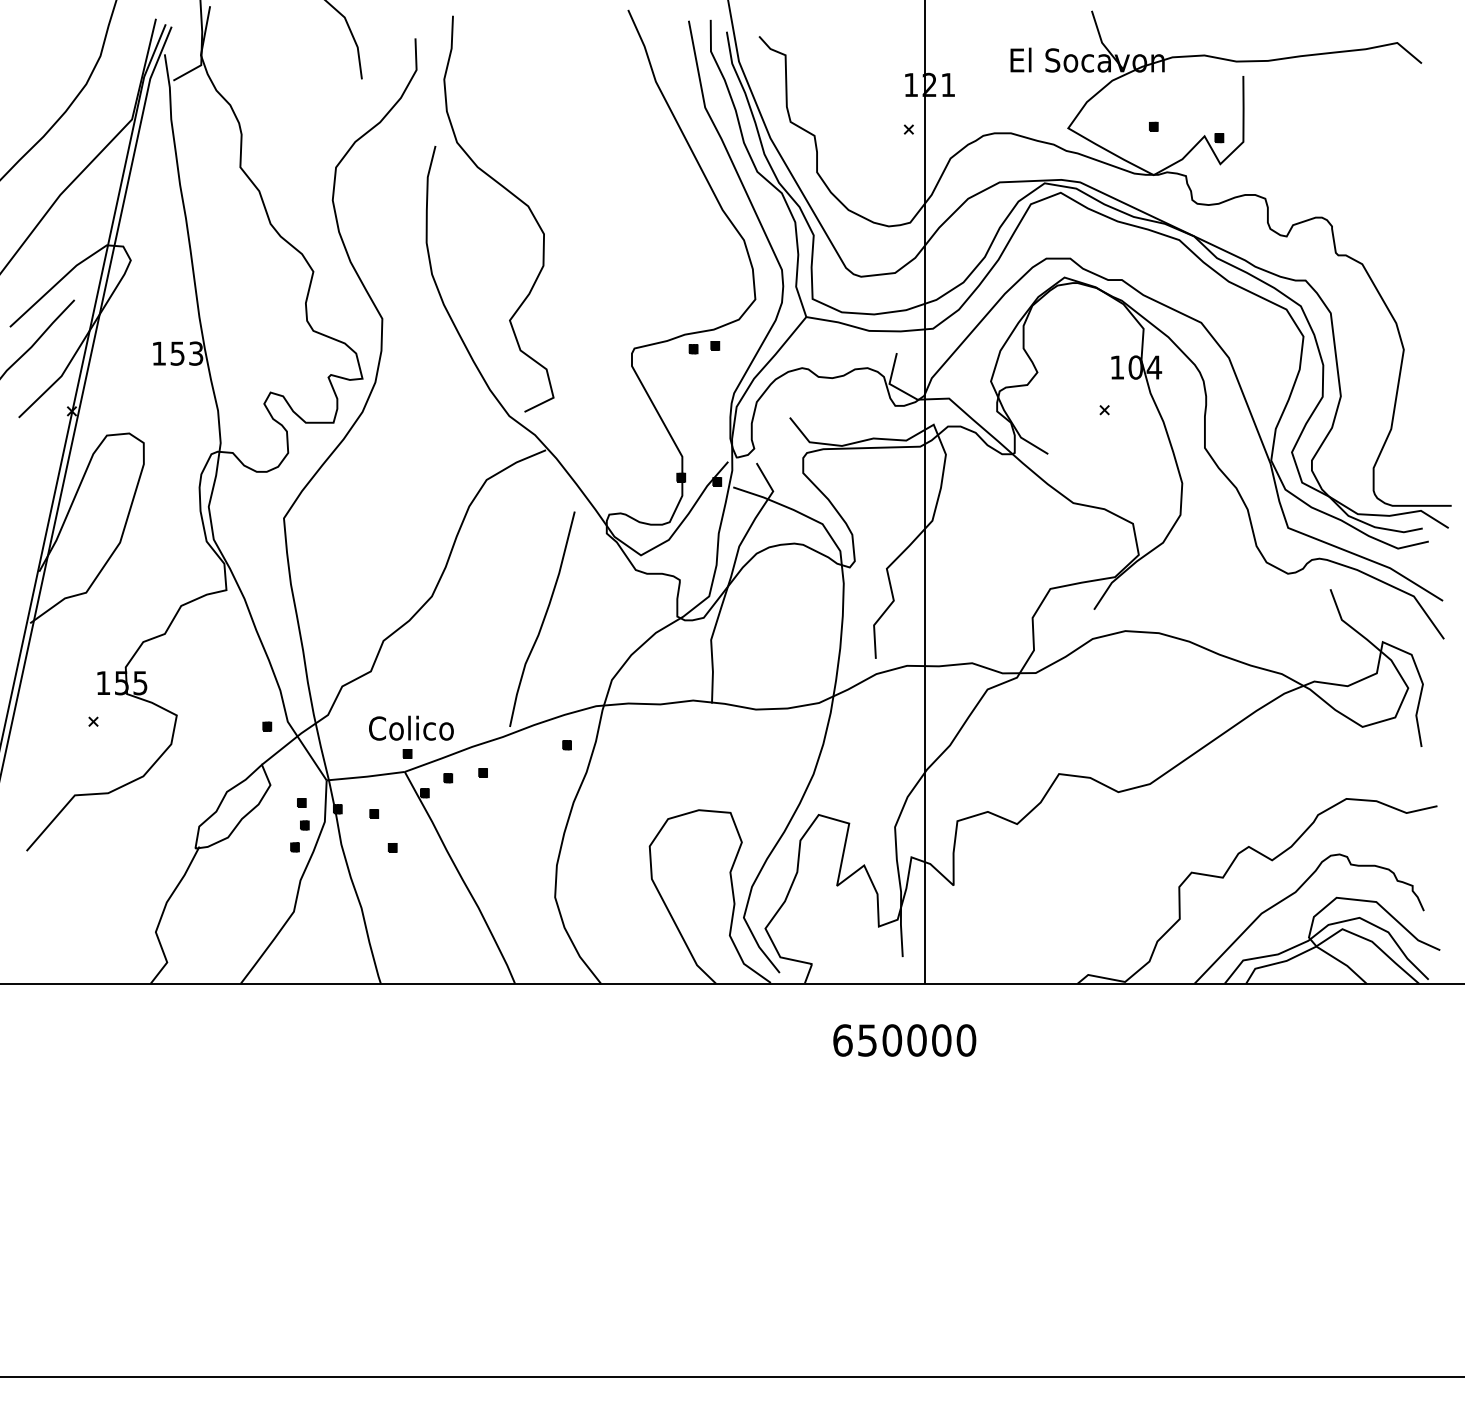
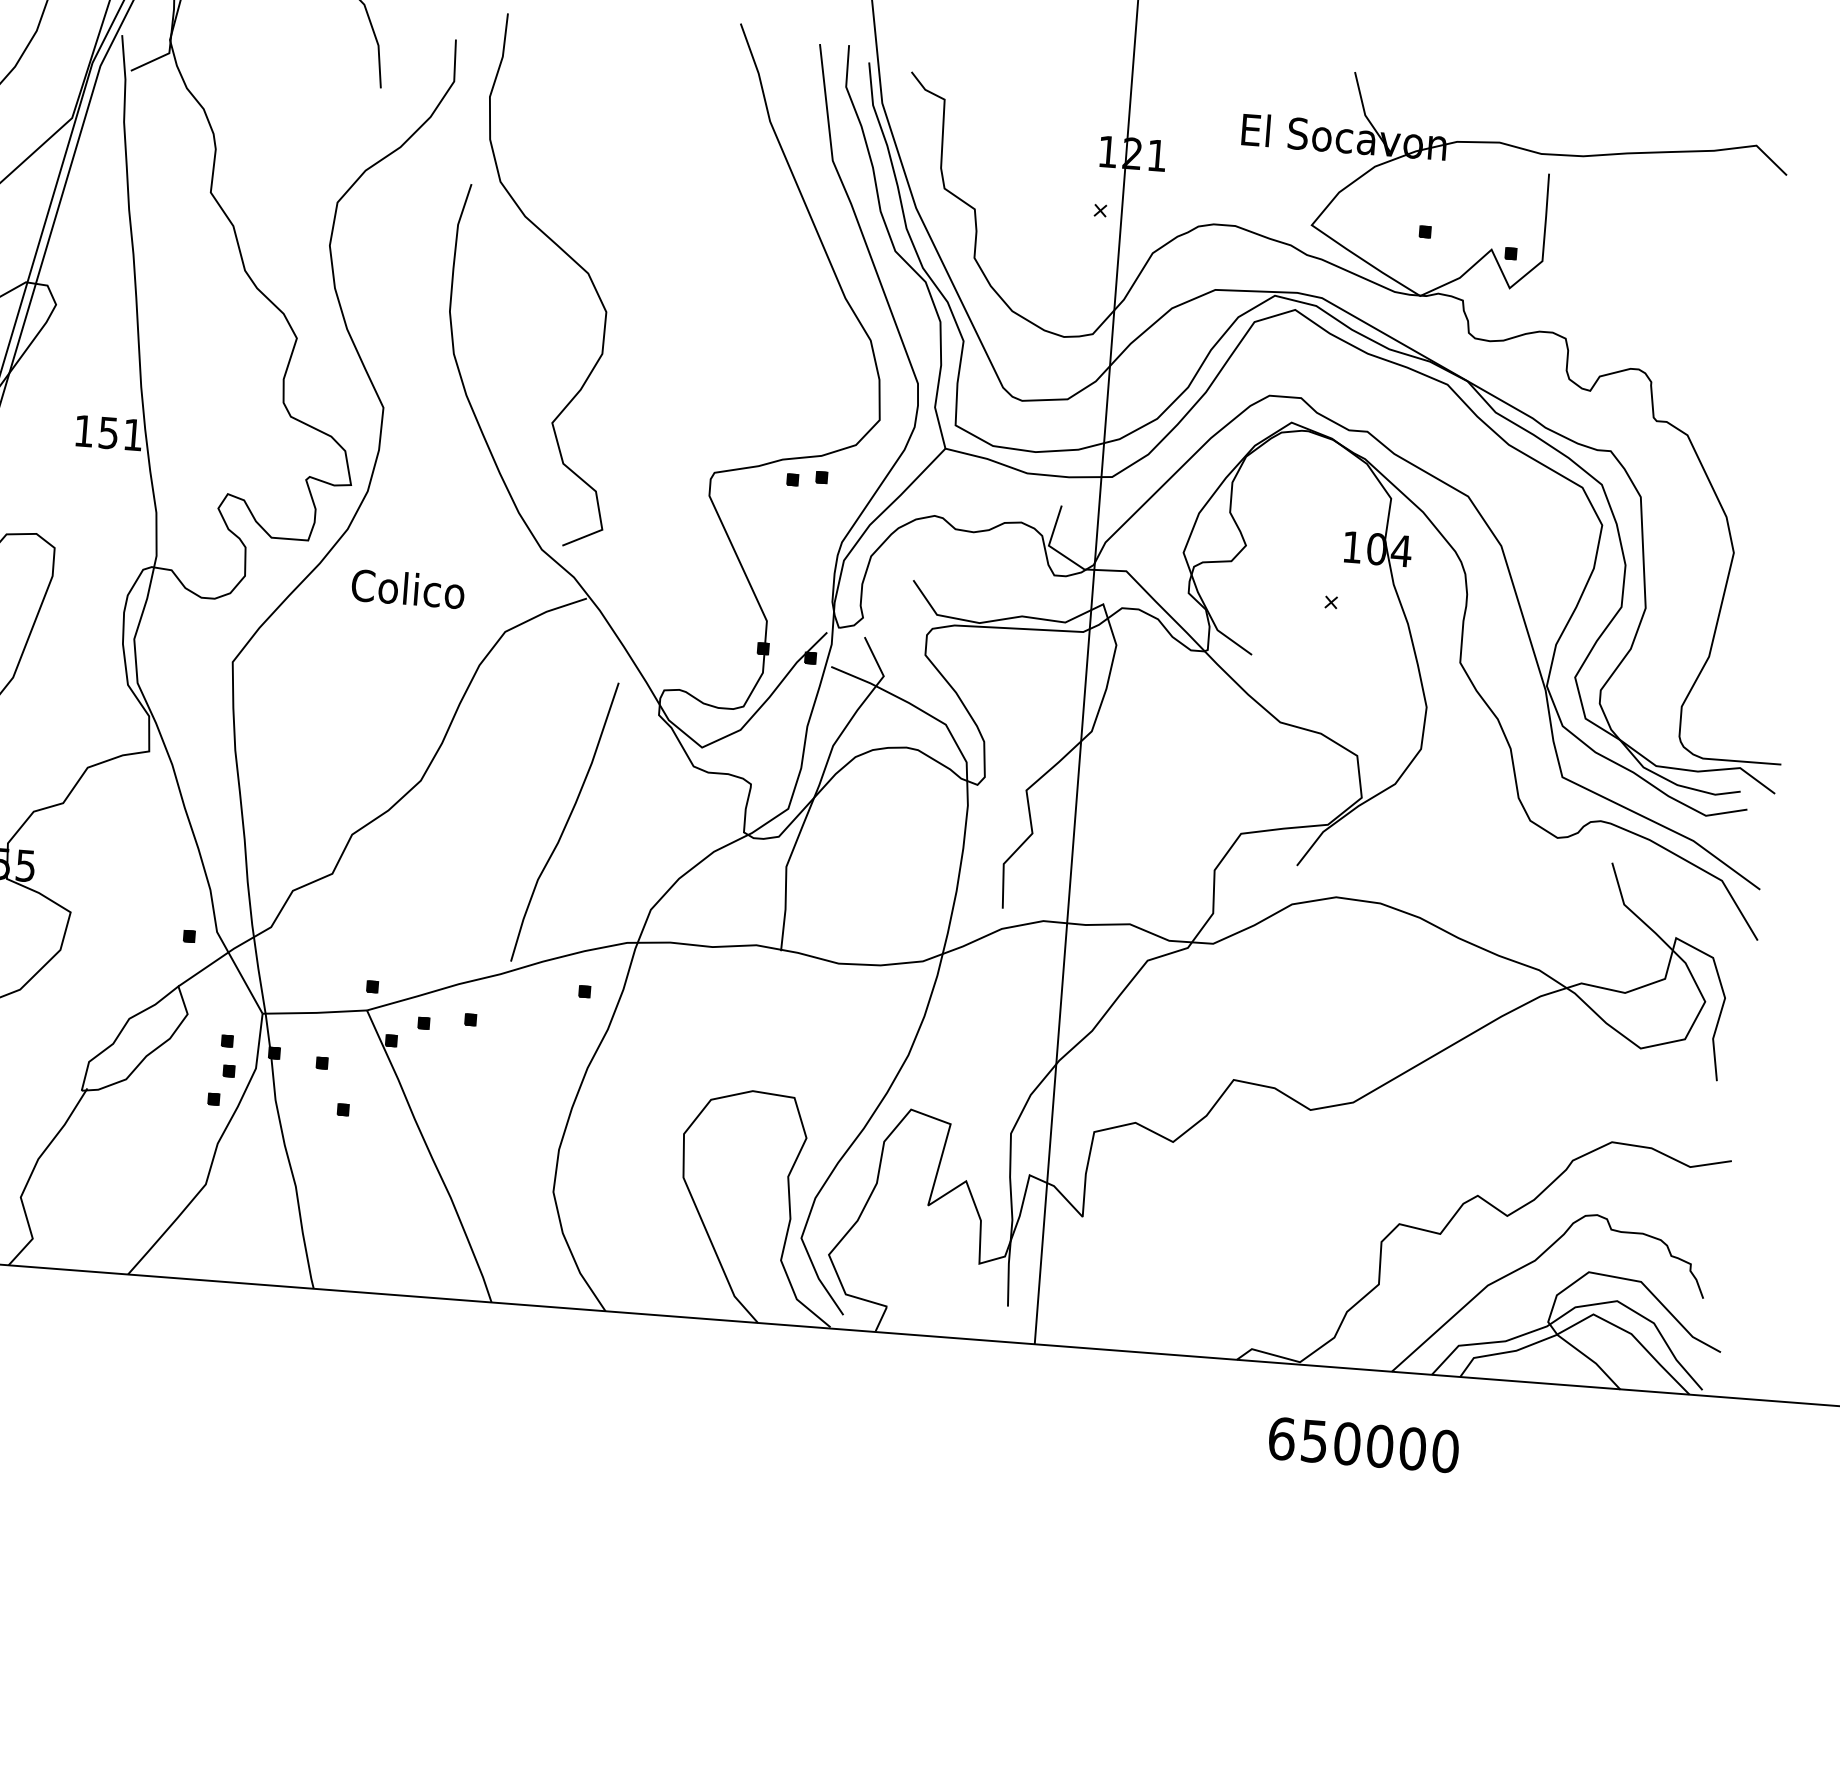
text: (196, 353) -> (133, 434), 153 -> 151
text: (411, 727) -> (408, 587), moved
text: (904, 1040) -> (1363, 1445), moved

